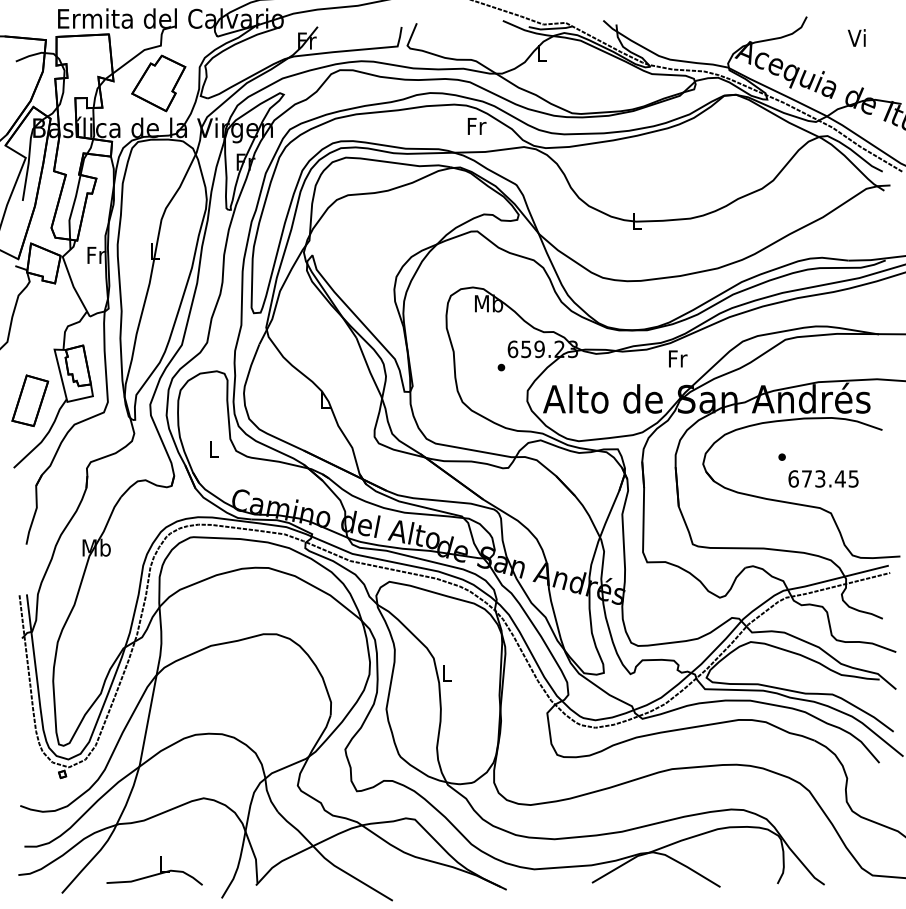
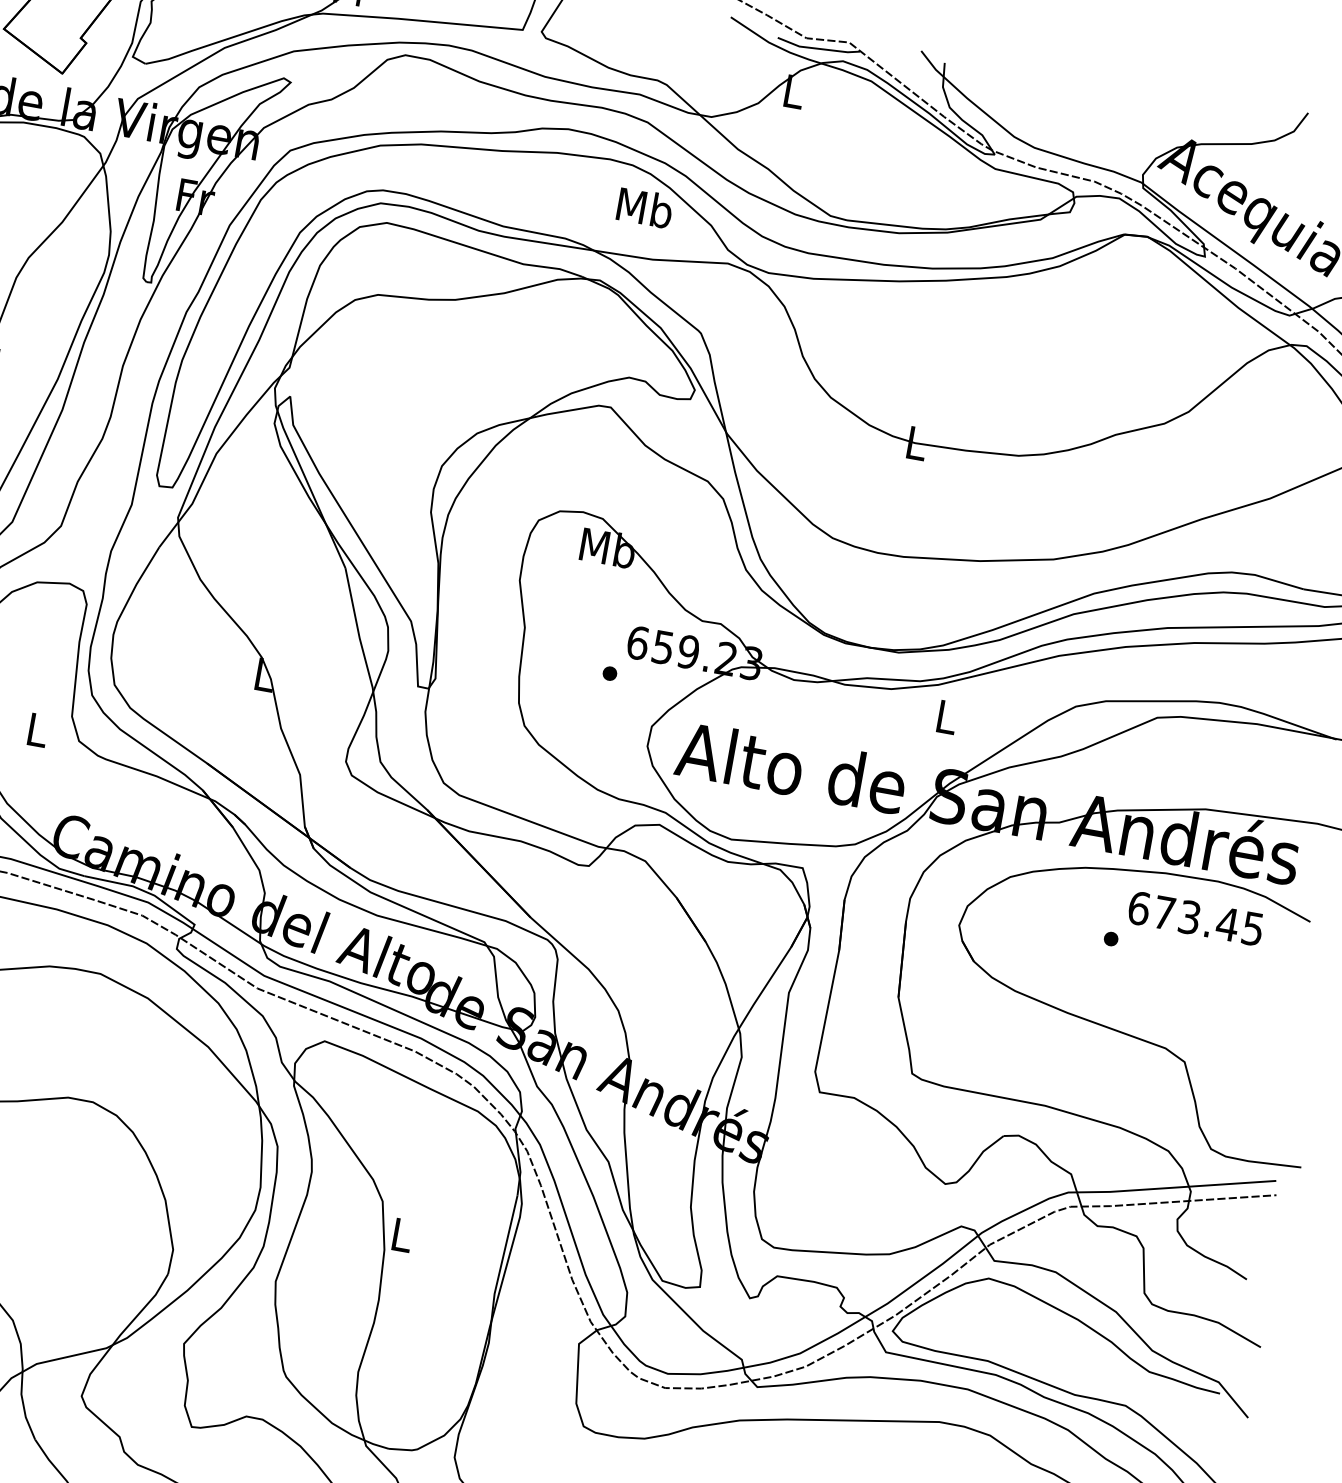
text: (476, 126) -> (644, 208), Fr -> Mb
text: (678, 358) -> (948, 716), Fr -> L
text: (823, 478) -> (1195, 917), moved

